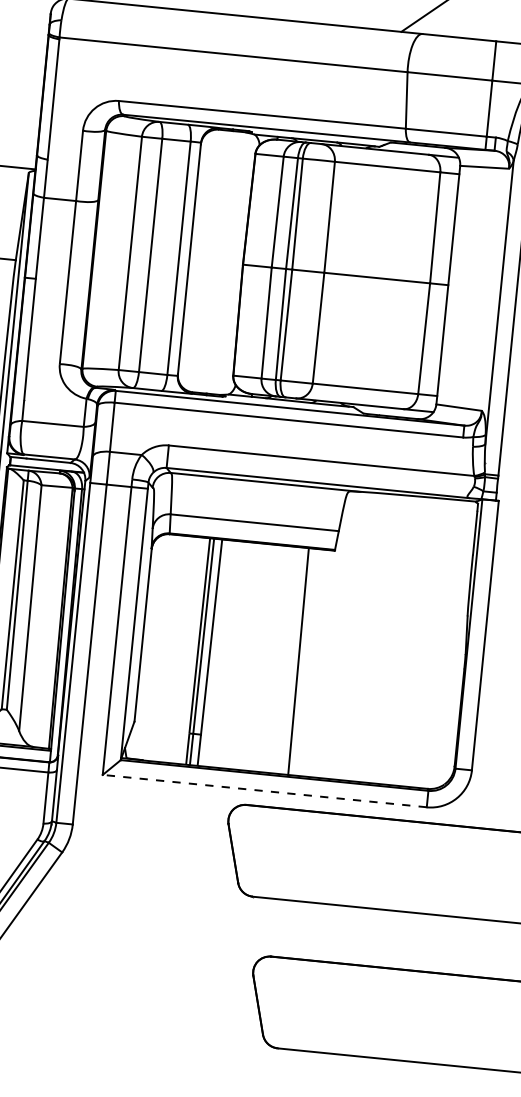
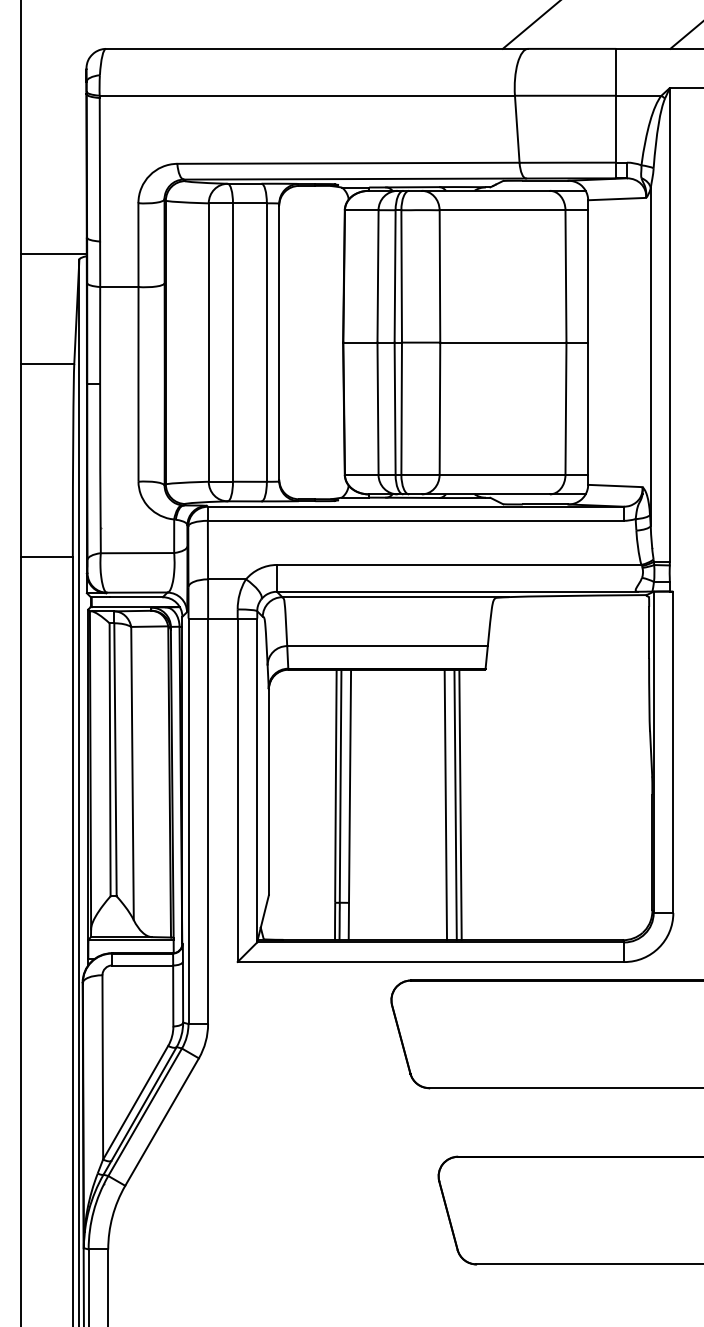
line: (290, 660) -> (445, 804), added
line: (302, 661) -> (460, 804), added
line: (264, 790) -> (430, 961), dashed -> solid

